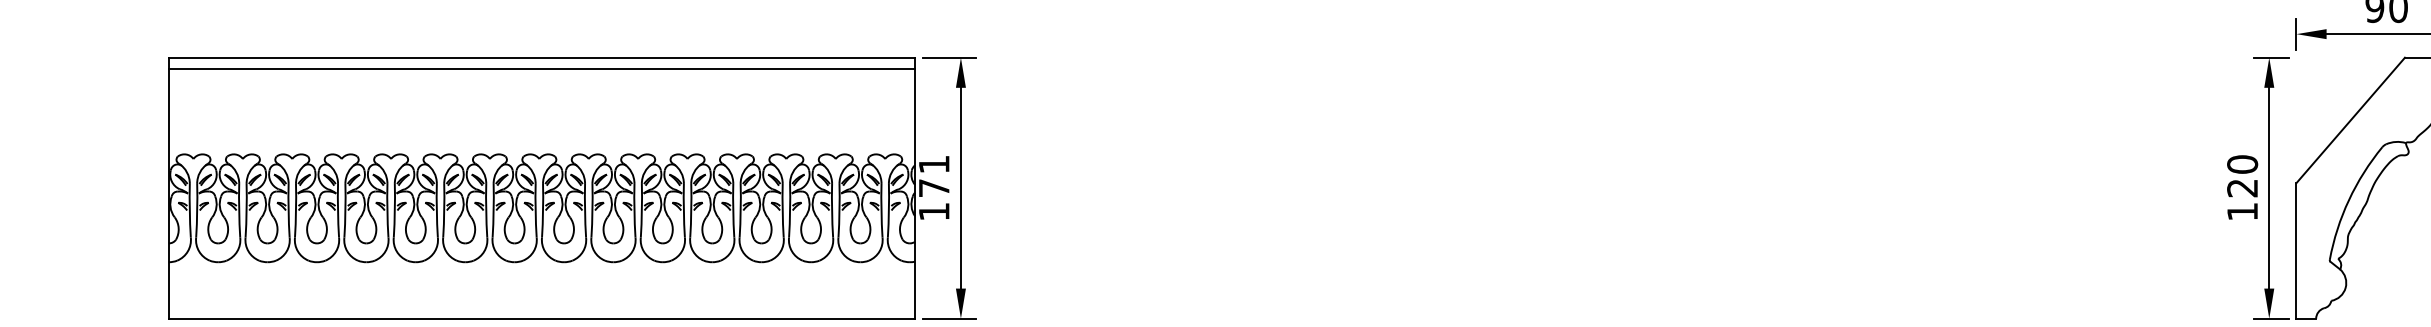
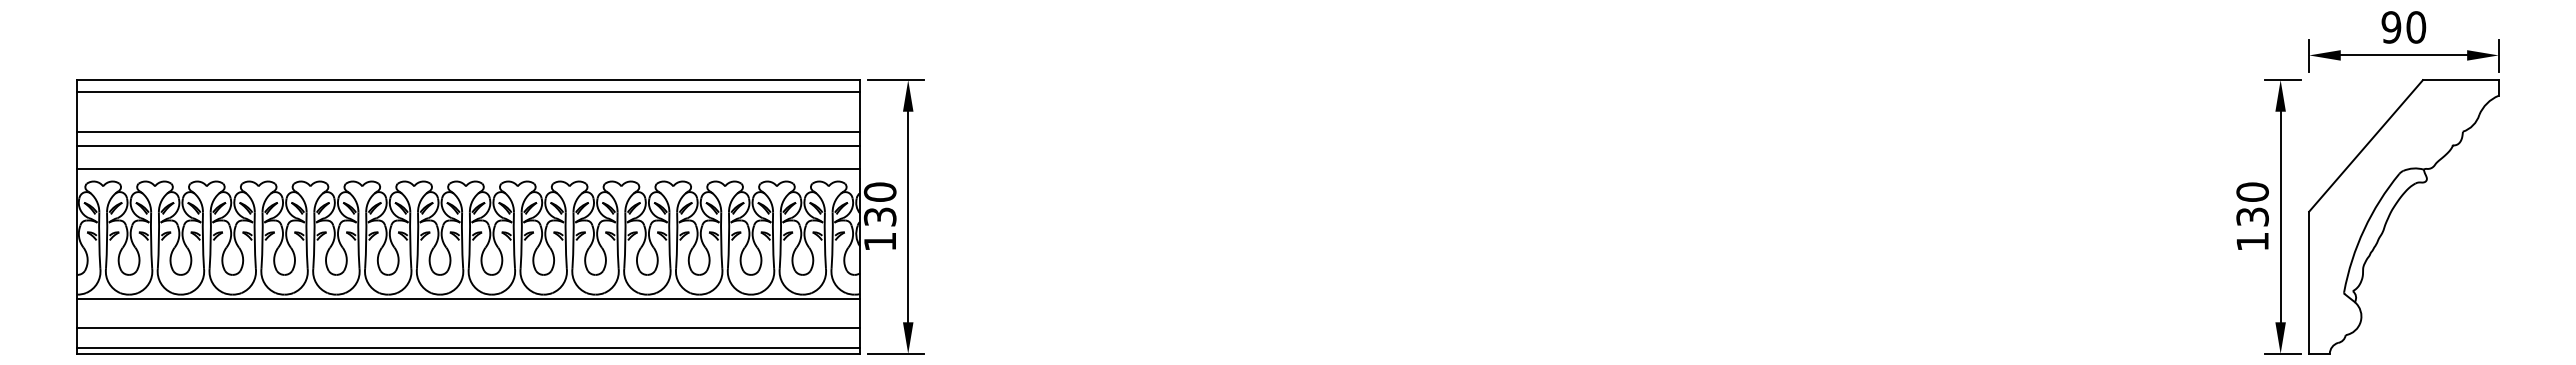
line: (541, 106) -> (468, 131), added
line: (541, 120) -> (468, 146), added
line: (541, 142) -> (468, 169), added
text: (933, 176) -> (879, 204), 171 -> 130
text: (2242, 187) -> (2252, 216), 120 -> 130
line: (541, 266) -> (468, 299), added
line: (541, 293) -> (468, 327), added
line: (541, 312) -> (468, 347), added

